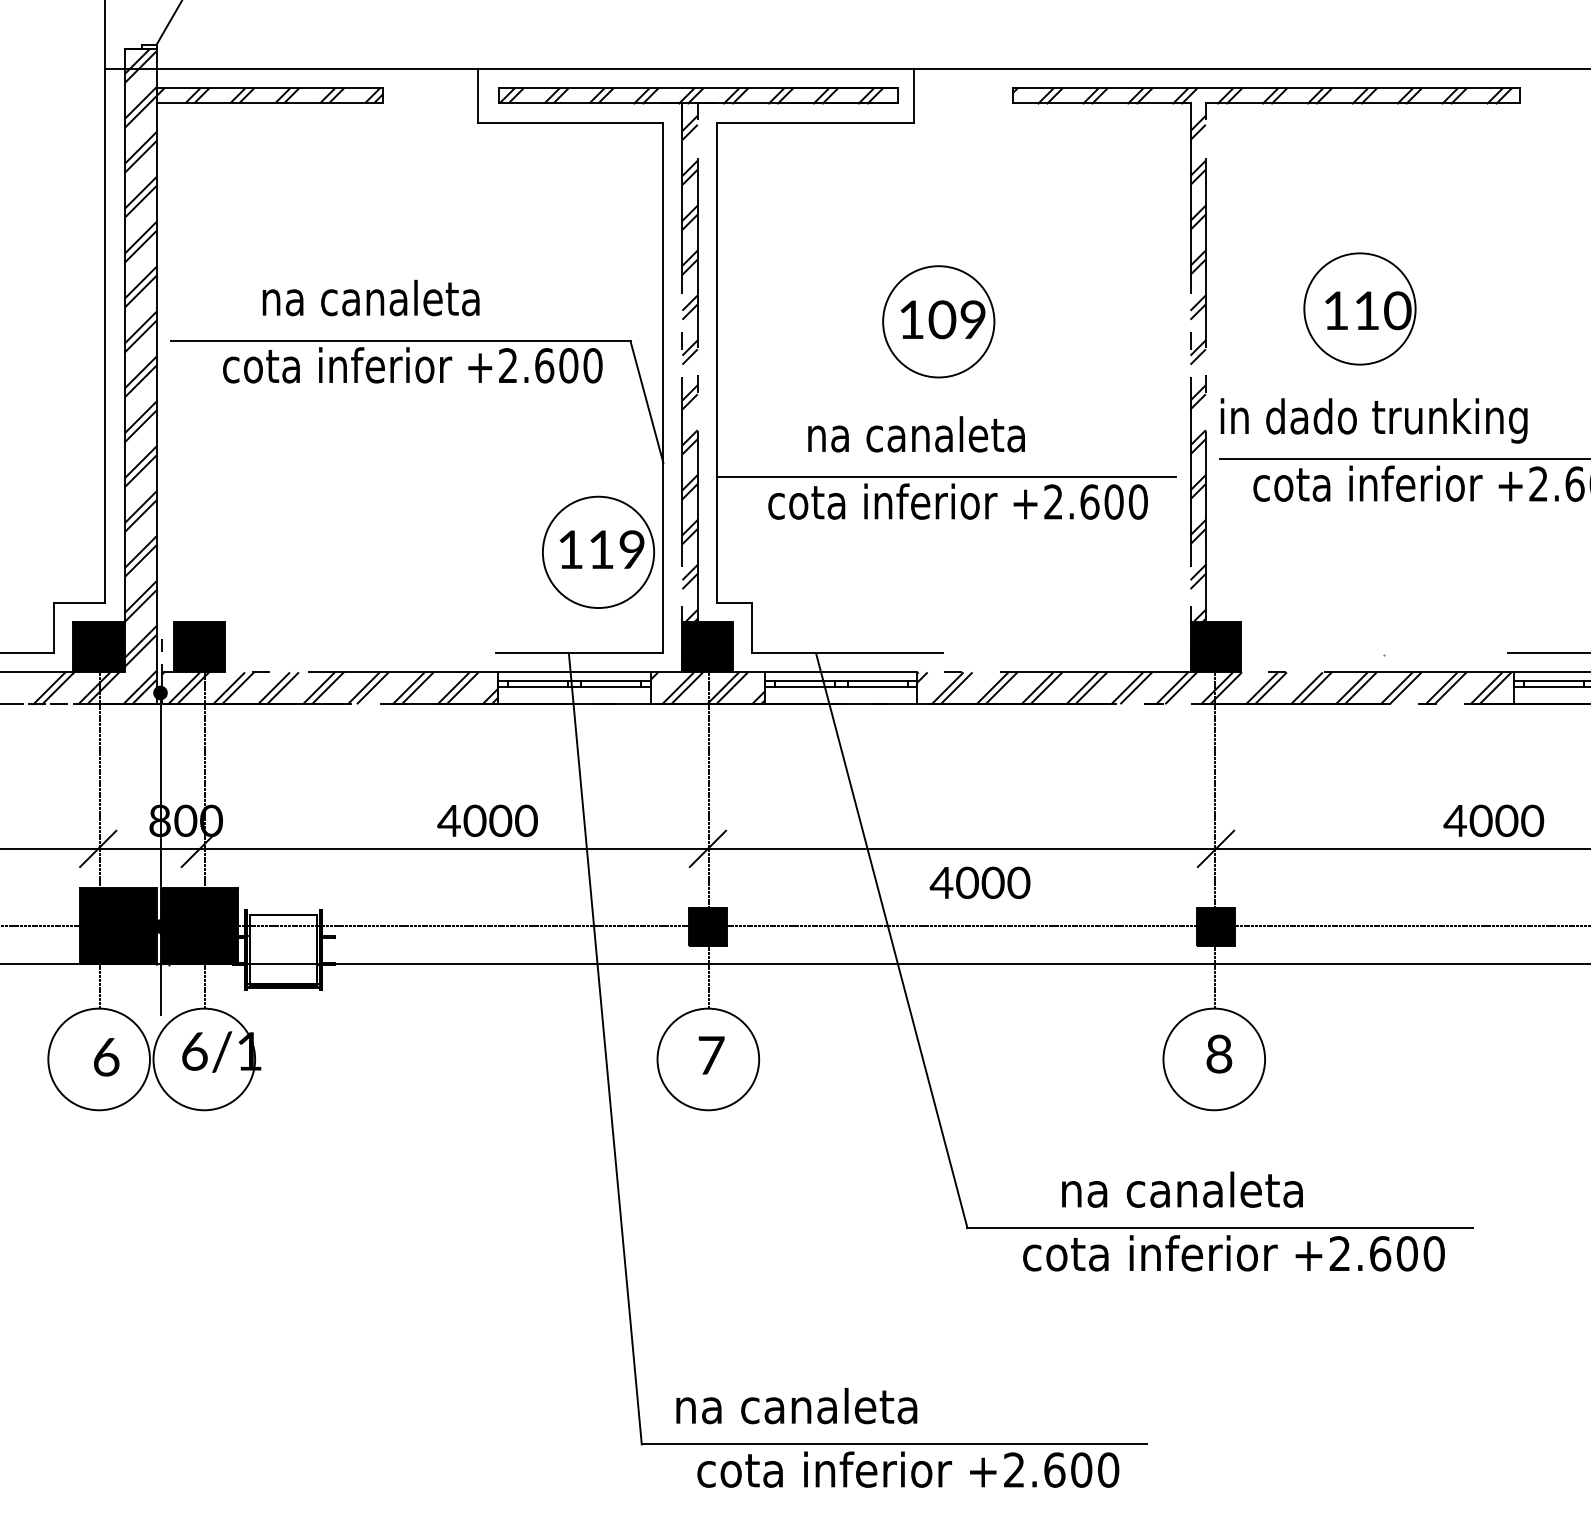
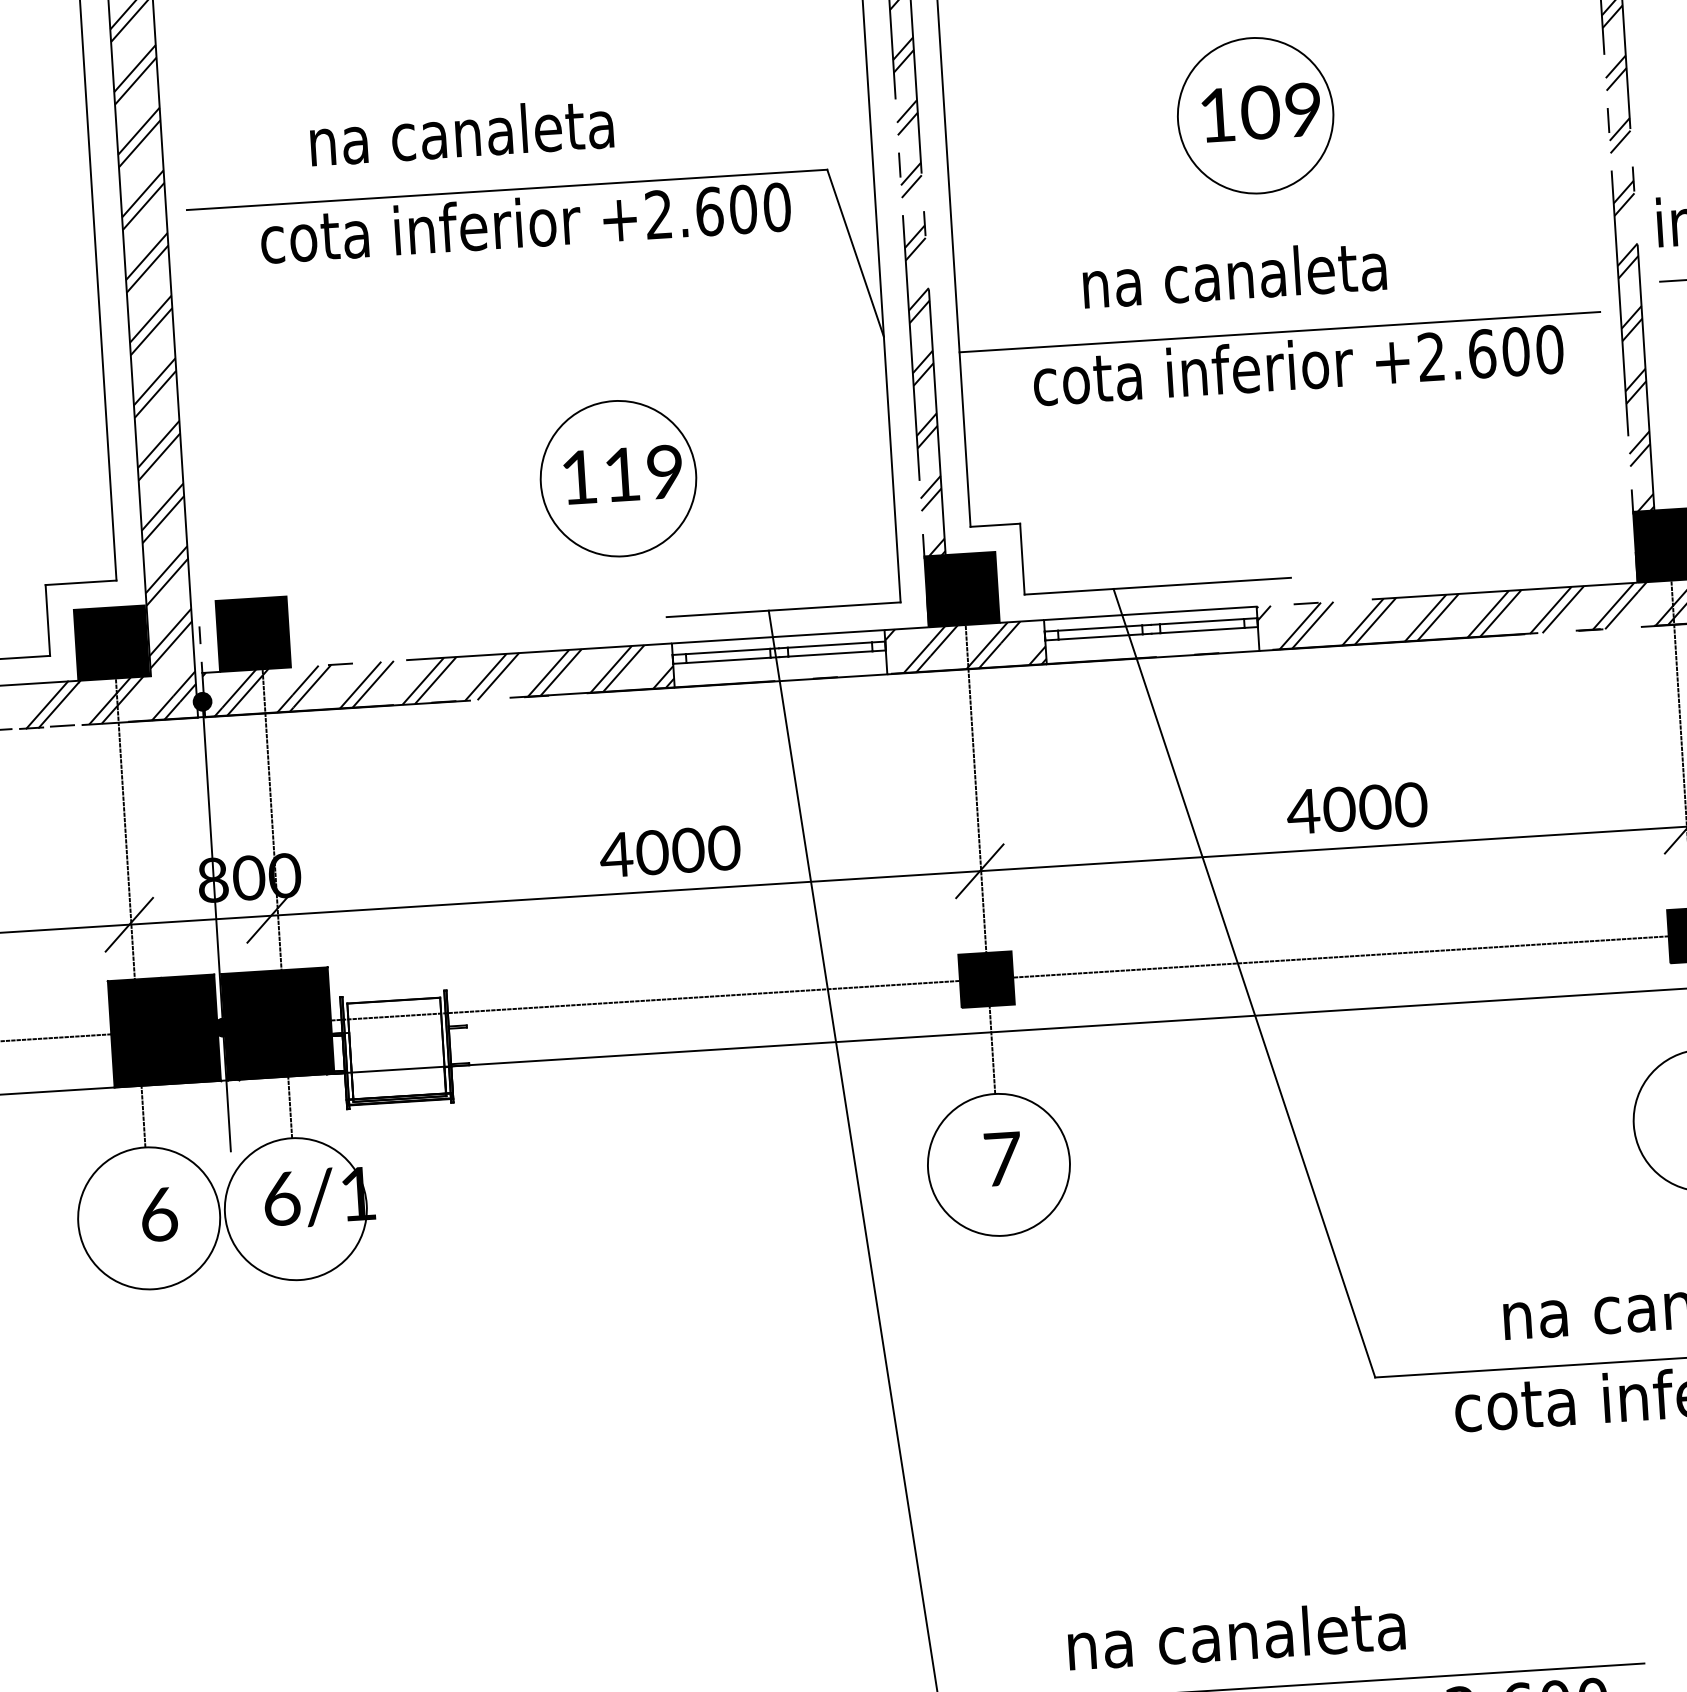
part: (598, 551) -> (618, 477), moved
text: (979, 882) -> (1356, 807), moved
text: (796, 1406) -> (1236, 1636), moved

